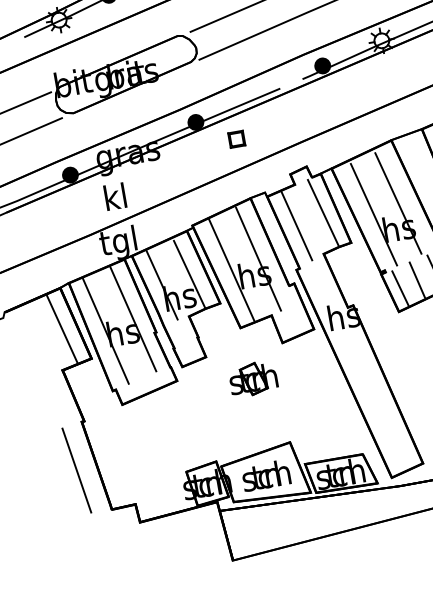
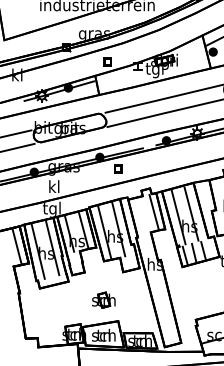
line: (295, 226) -> (139, 216), removed
part: (252, 377) -> (103, 299), moved
line: (75, 470) -> (11, 316), removed

